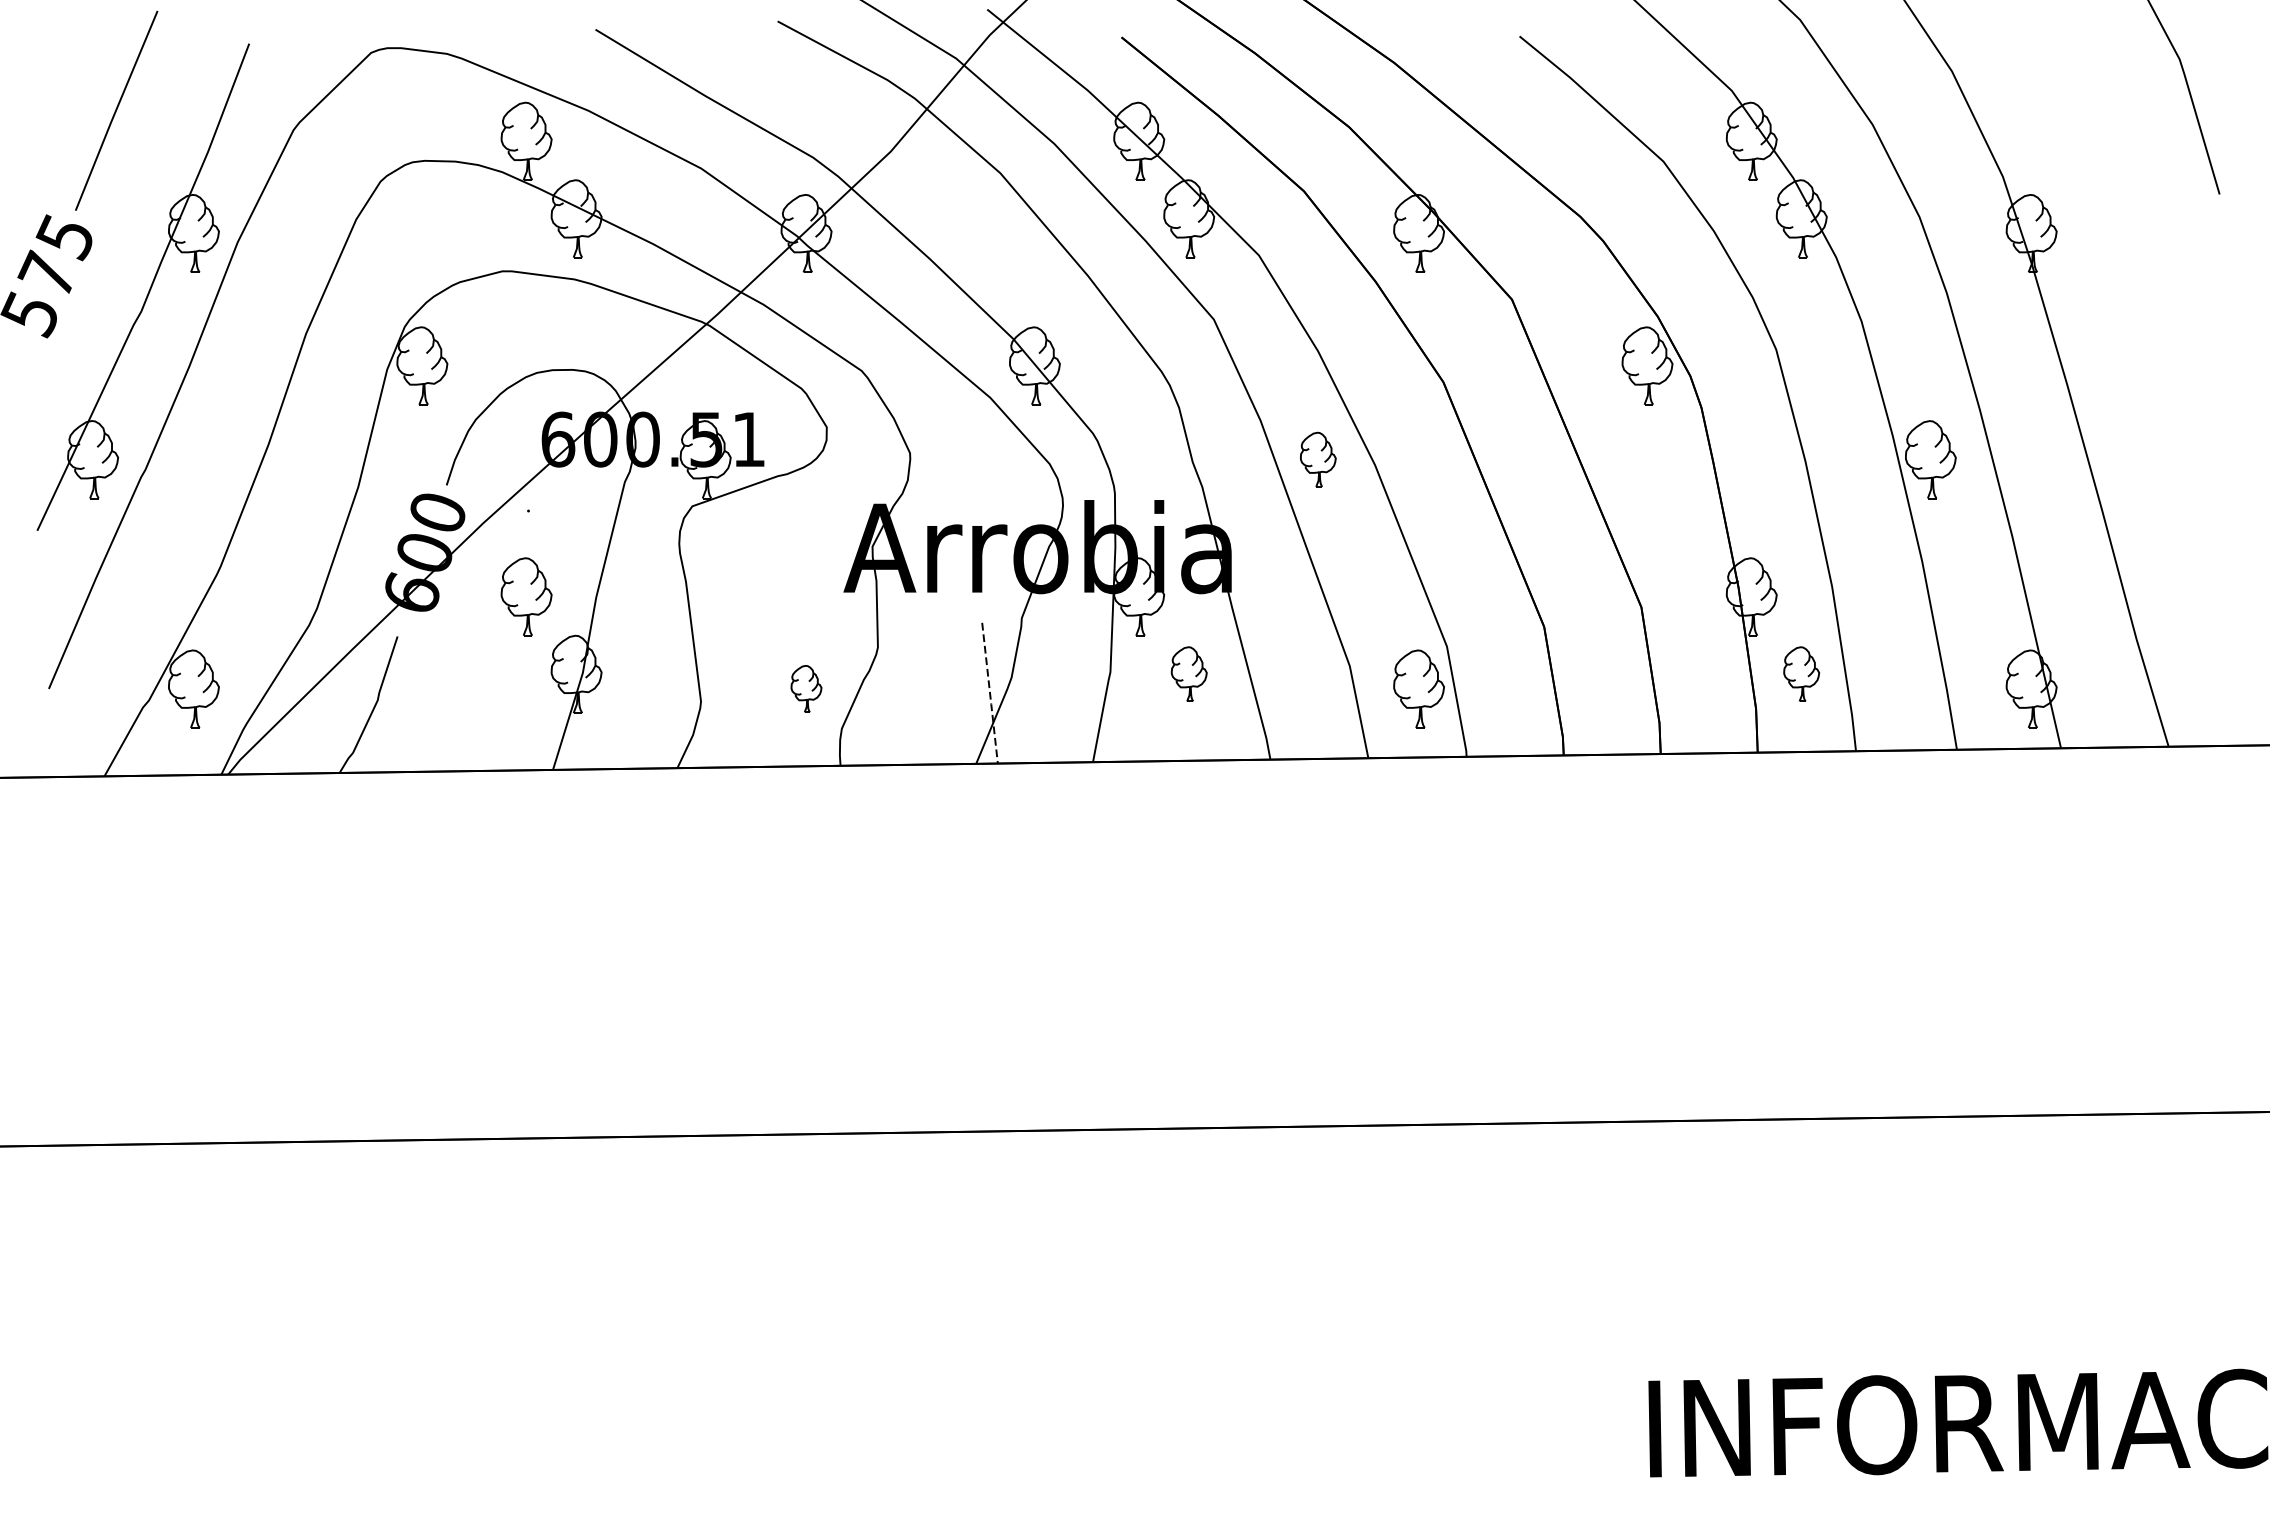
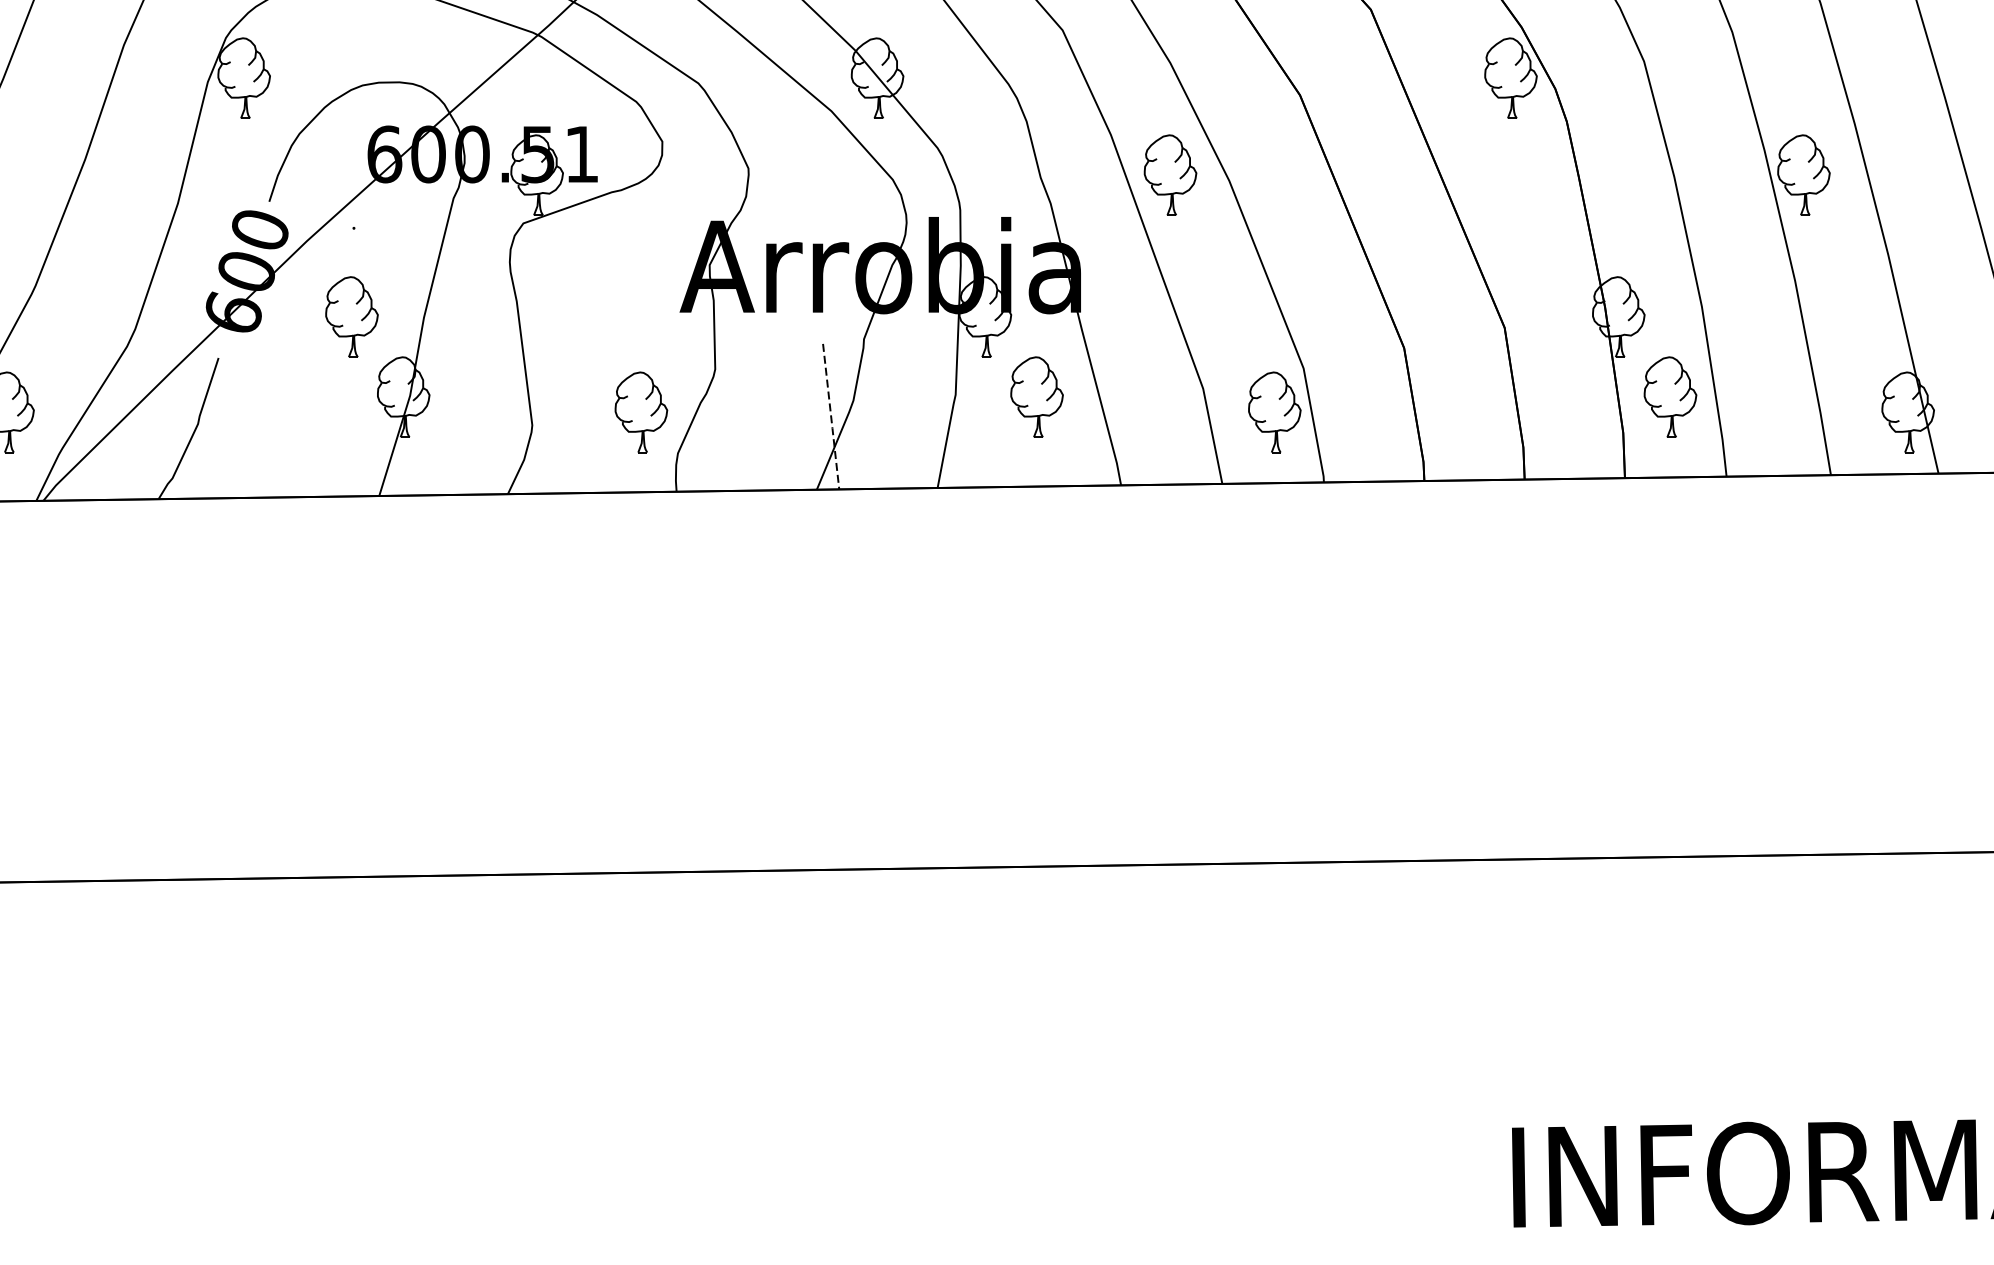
part: (1318, 459) -> (1170, 175), size x1.43
part: (1189, 673) -> (1037, 396), size x1.43
part: (1801, 673) -> (1670, 396), size x1.43
part: (806, 688) -> (641, 411), size x1.67

